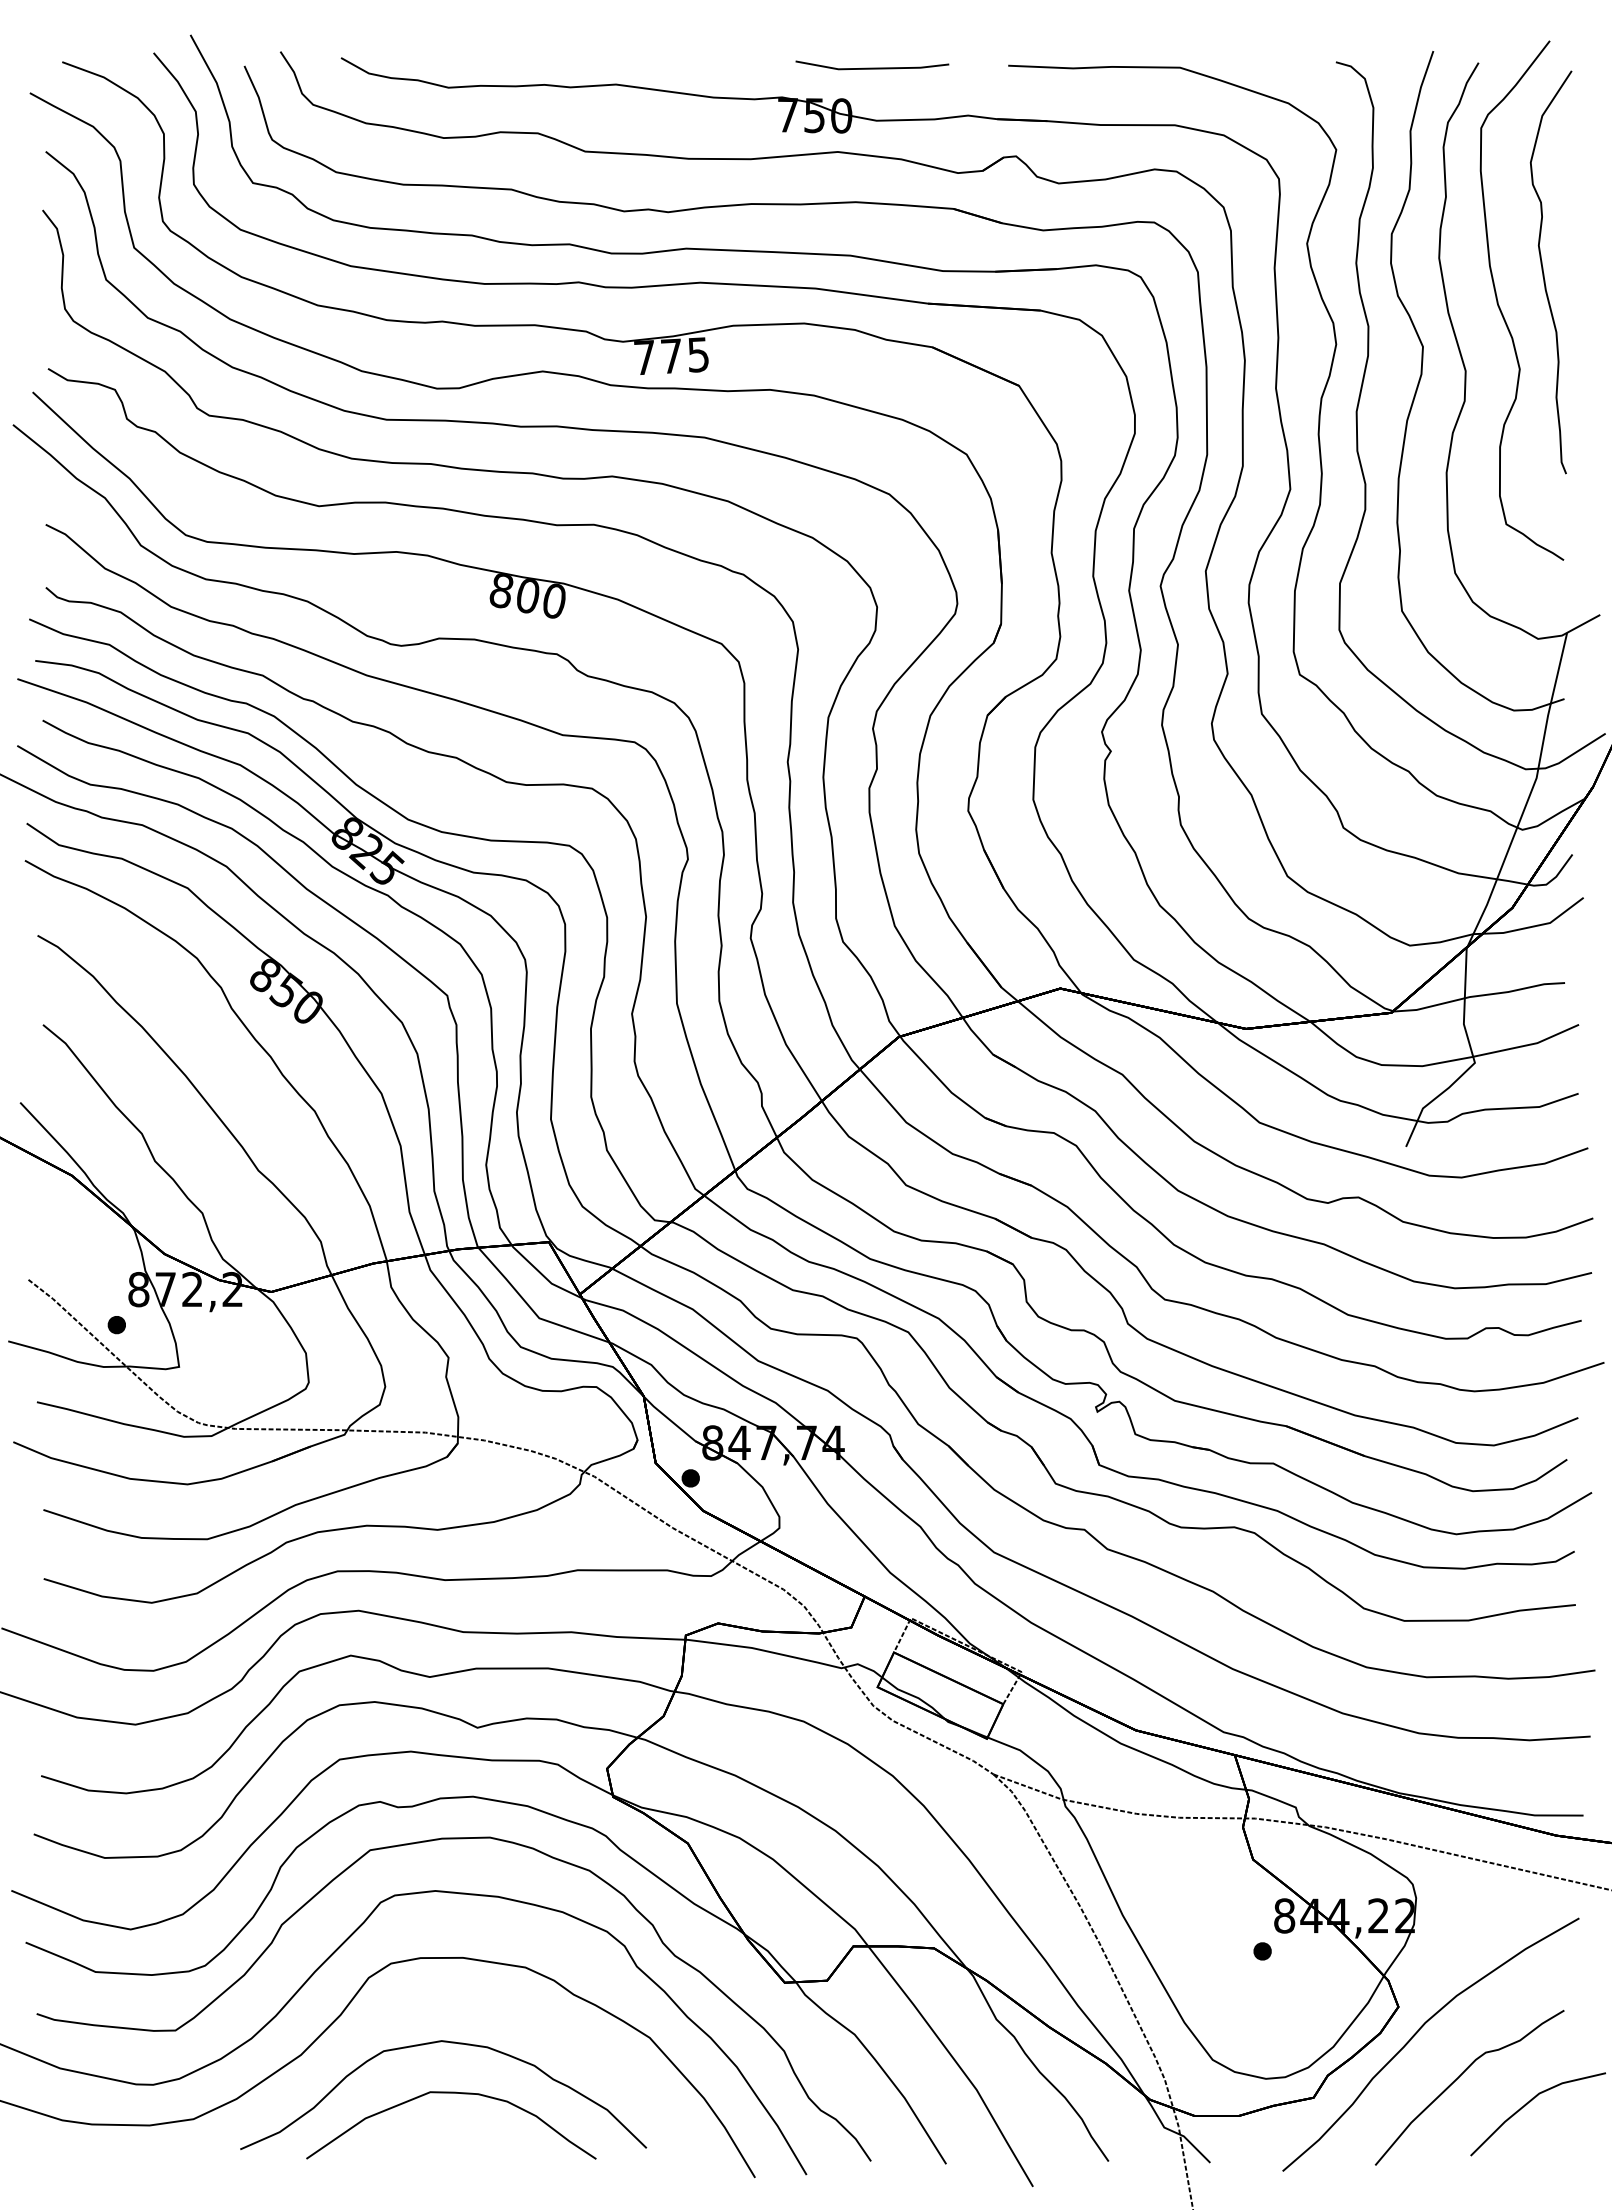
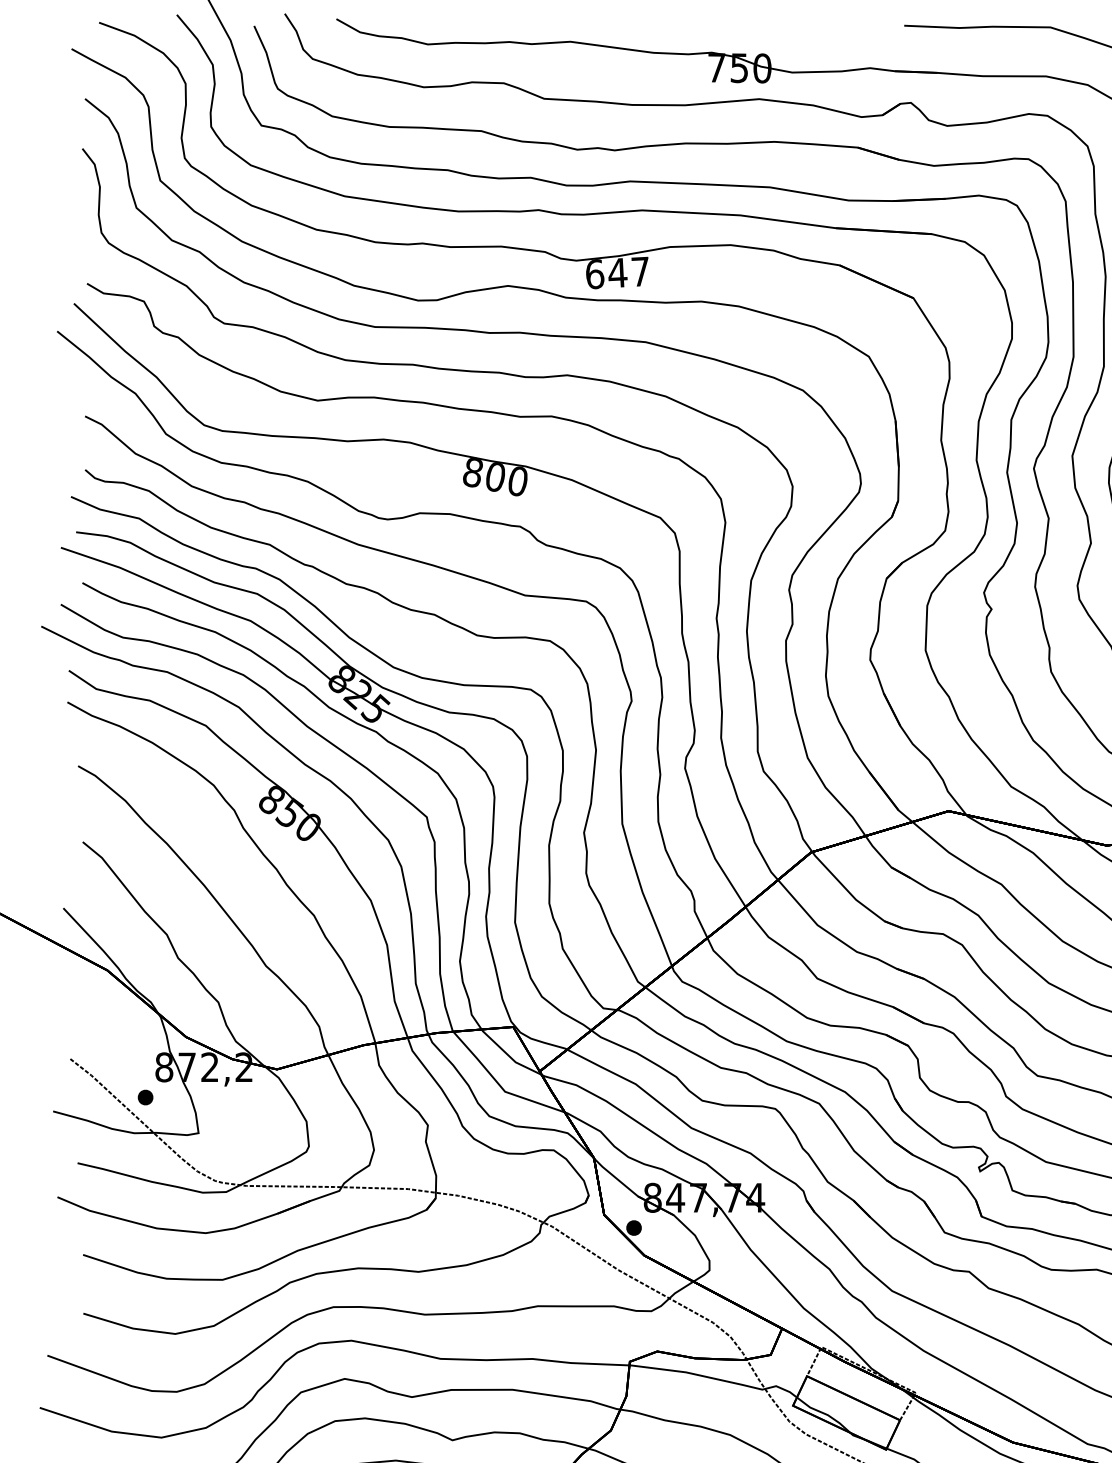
part: (872, 65) -> (788, 25), removed
text: (671, 356) -> (617, 273), 775 -> 647

